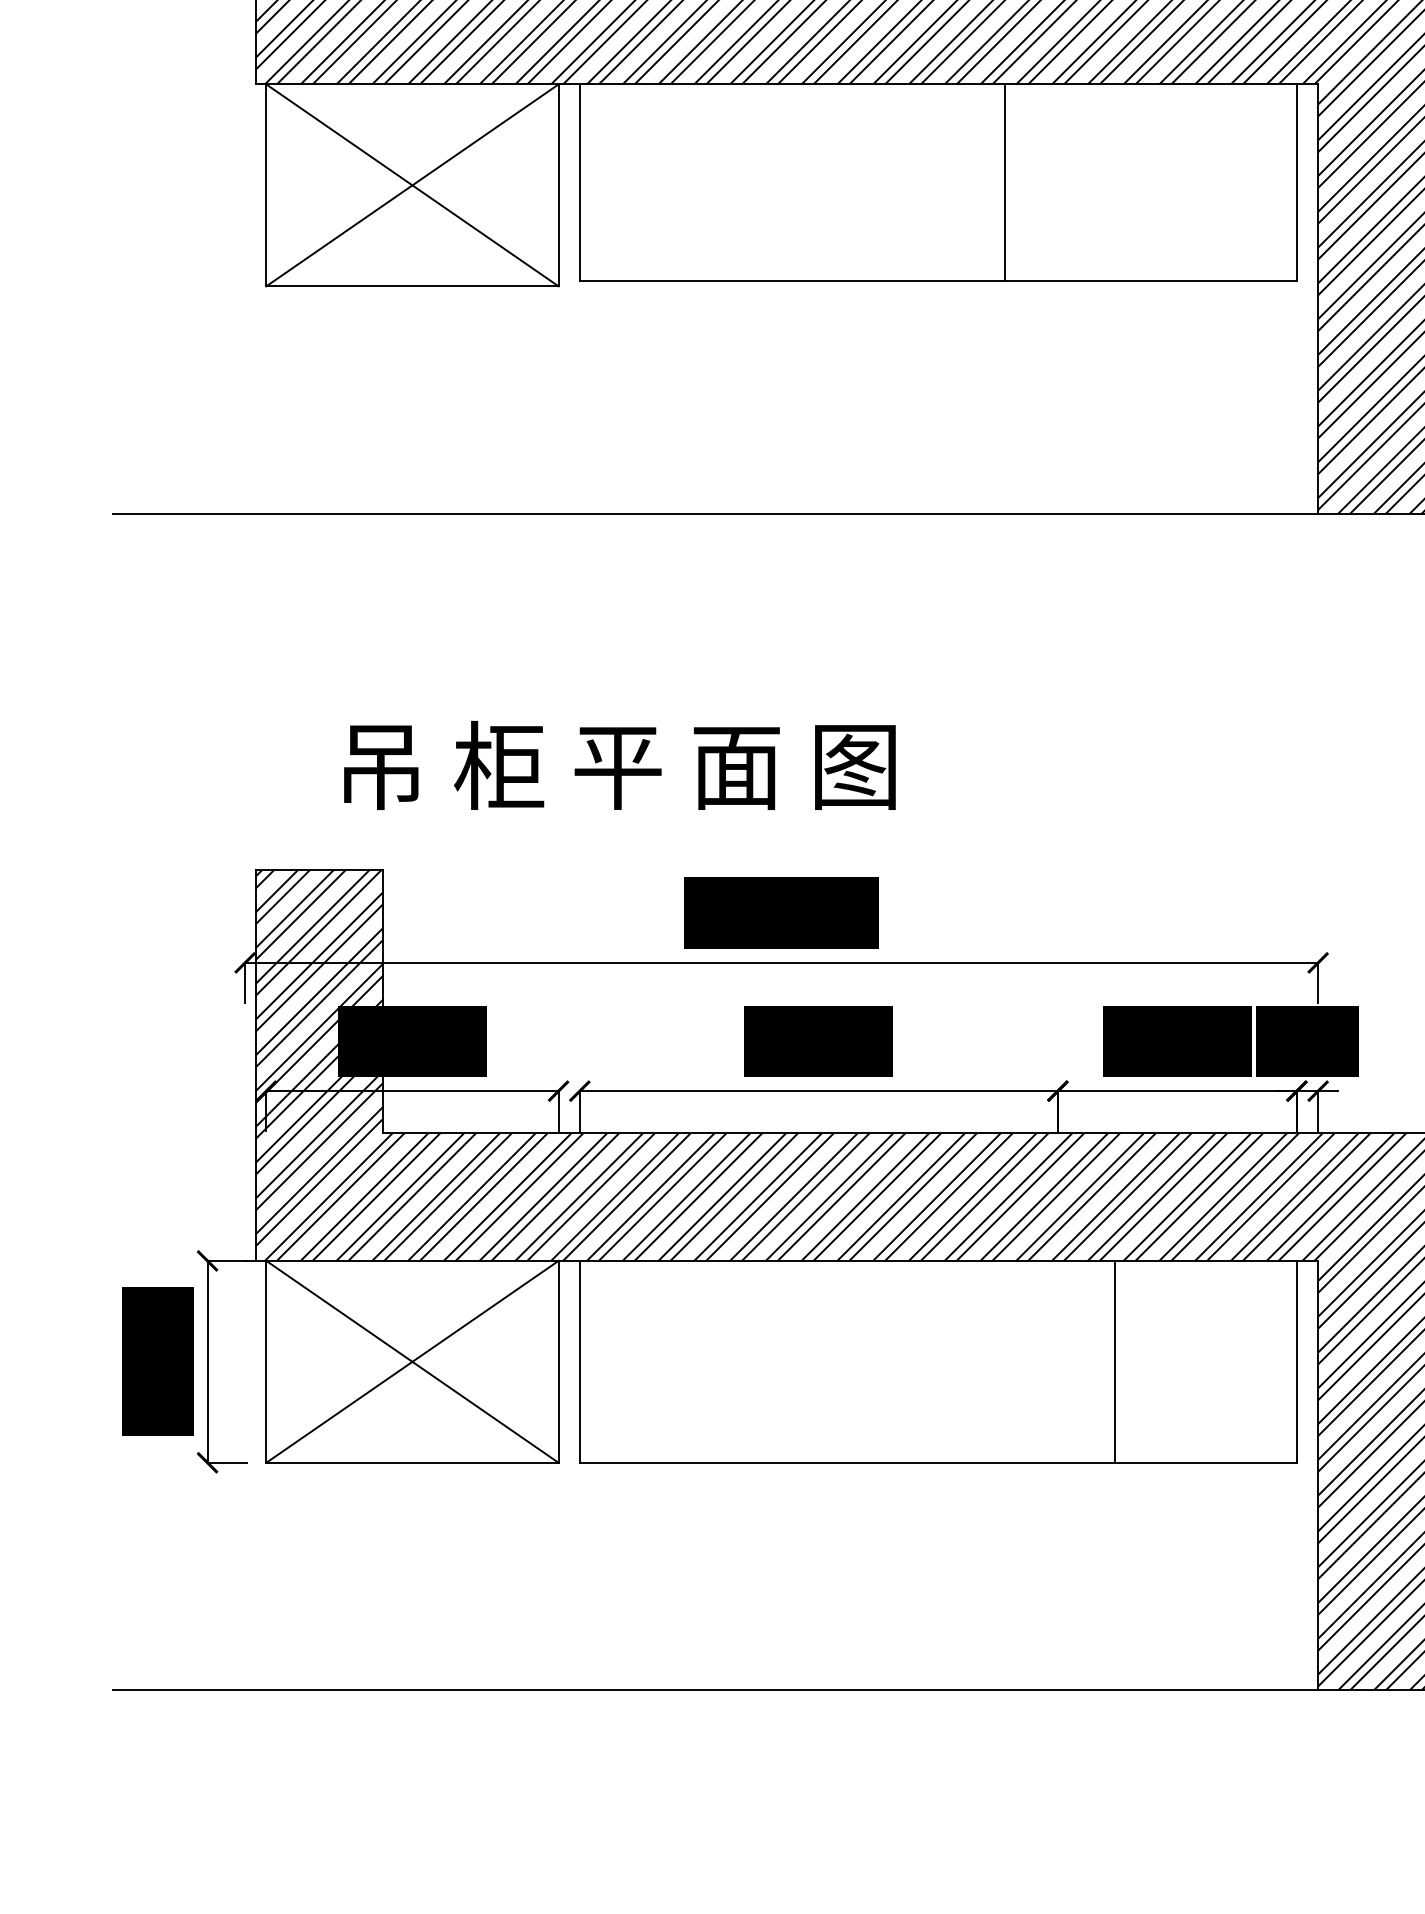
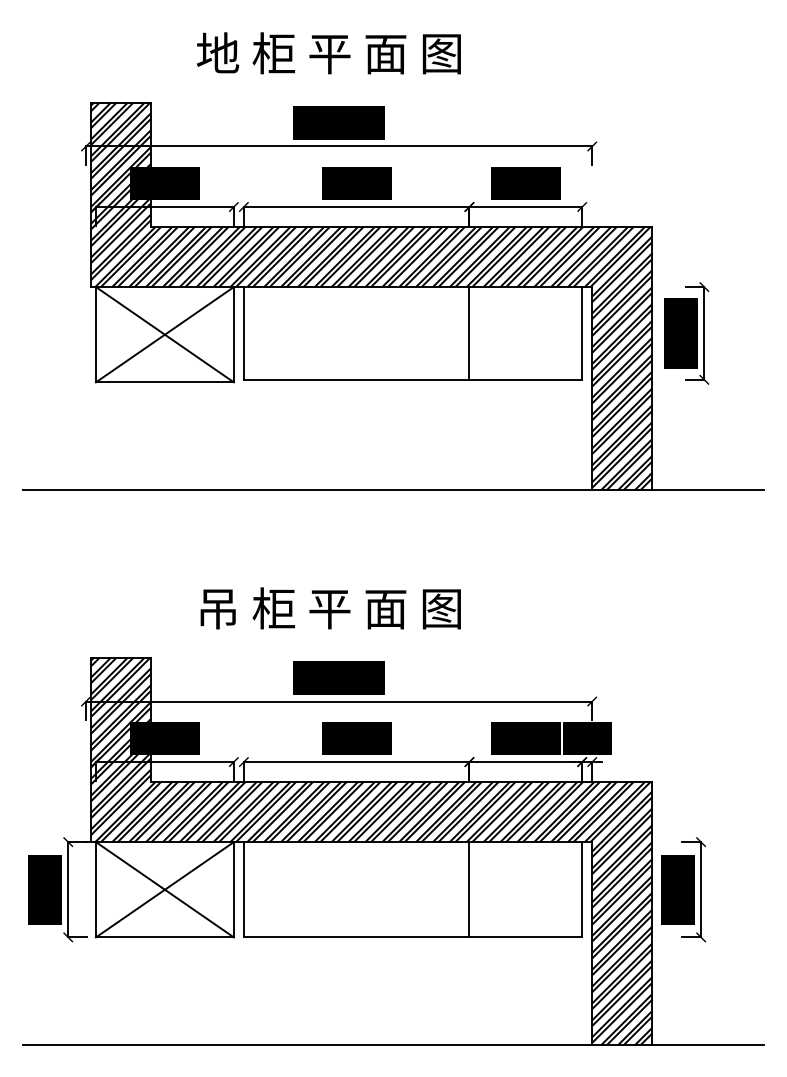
line: (1005, 182) -> (469, 333), moved
text: (619, 765) -> (330, 608), moved
line: (1115, 1361) -> (469, 889), moved

